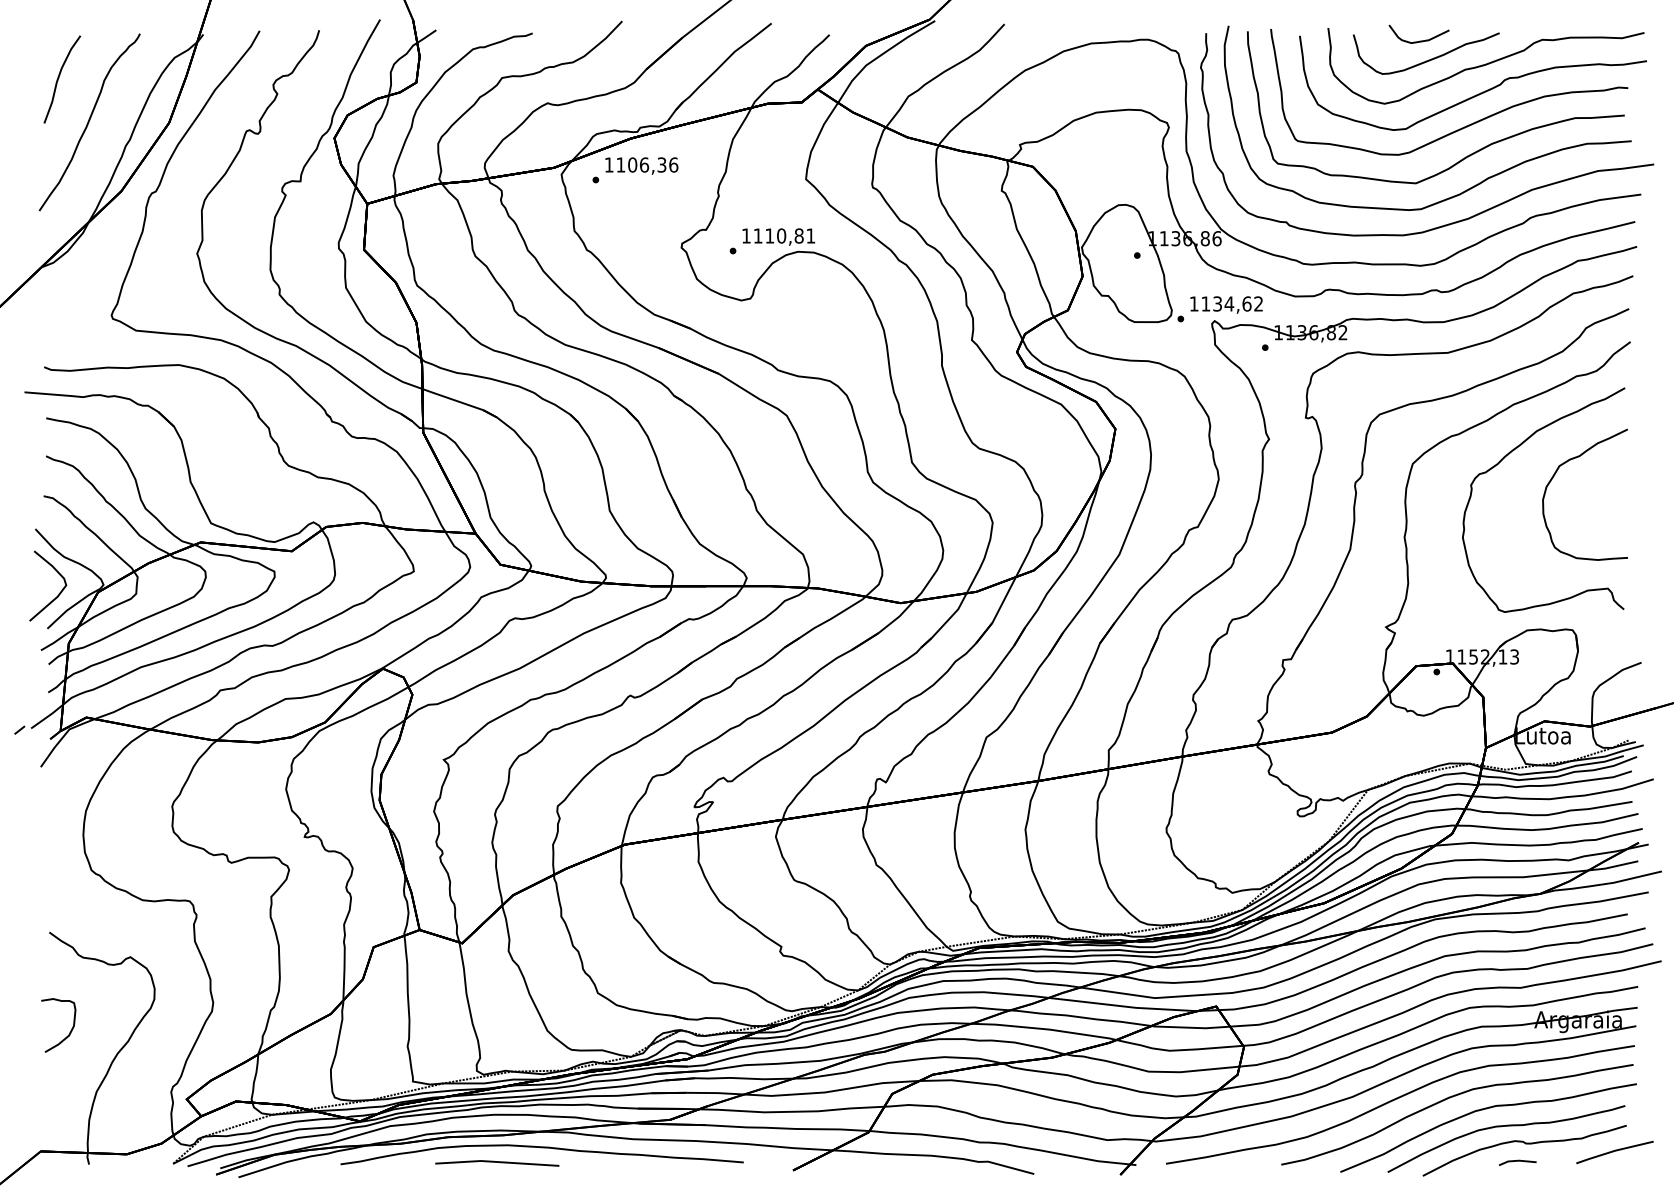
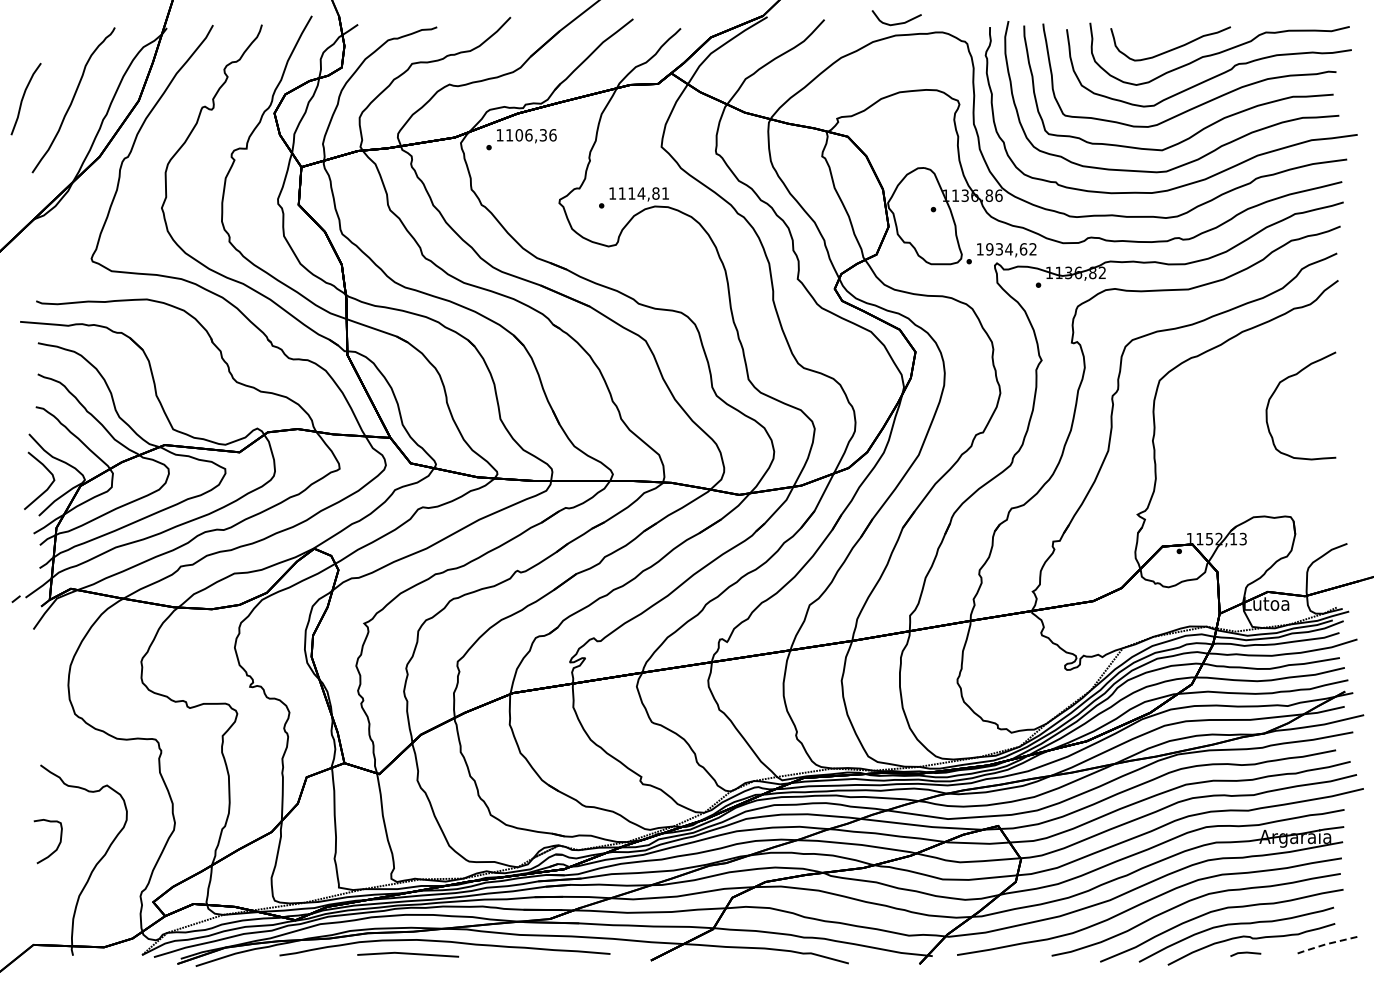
curve: (1422, 39) -> (899, 22), moved
curve: (59, 80) -> (23, 99), moved
text: (781, 235) -> (641, 193), 1110,81 -> 1114,81
text: (1205, 304) -> (989, 249), 1134,62 -> 1934,62
curve: (1507, 456) -> (1237, 374), removed
line: (1613, 1150) -> (1324, 944), solid -> dashed

